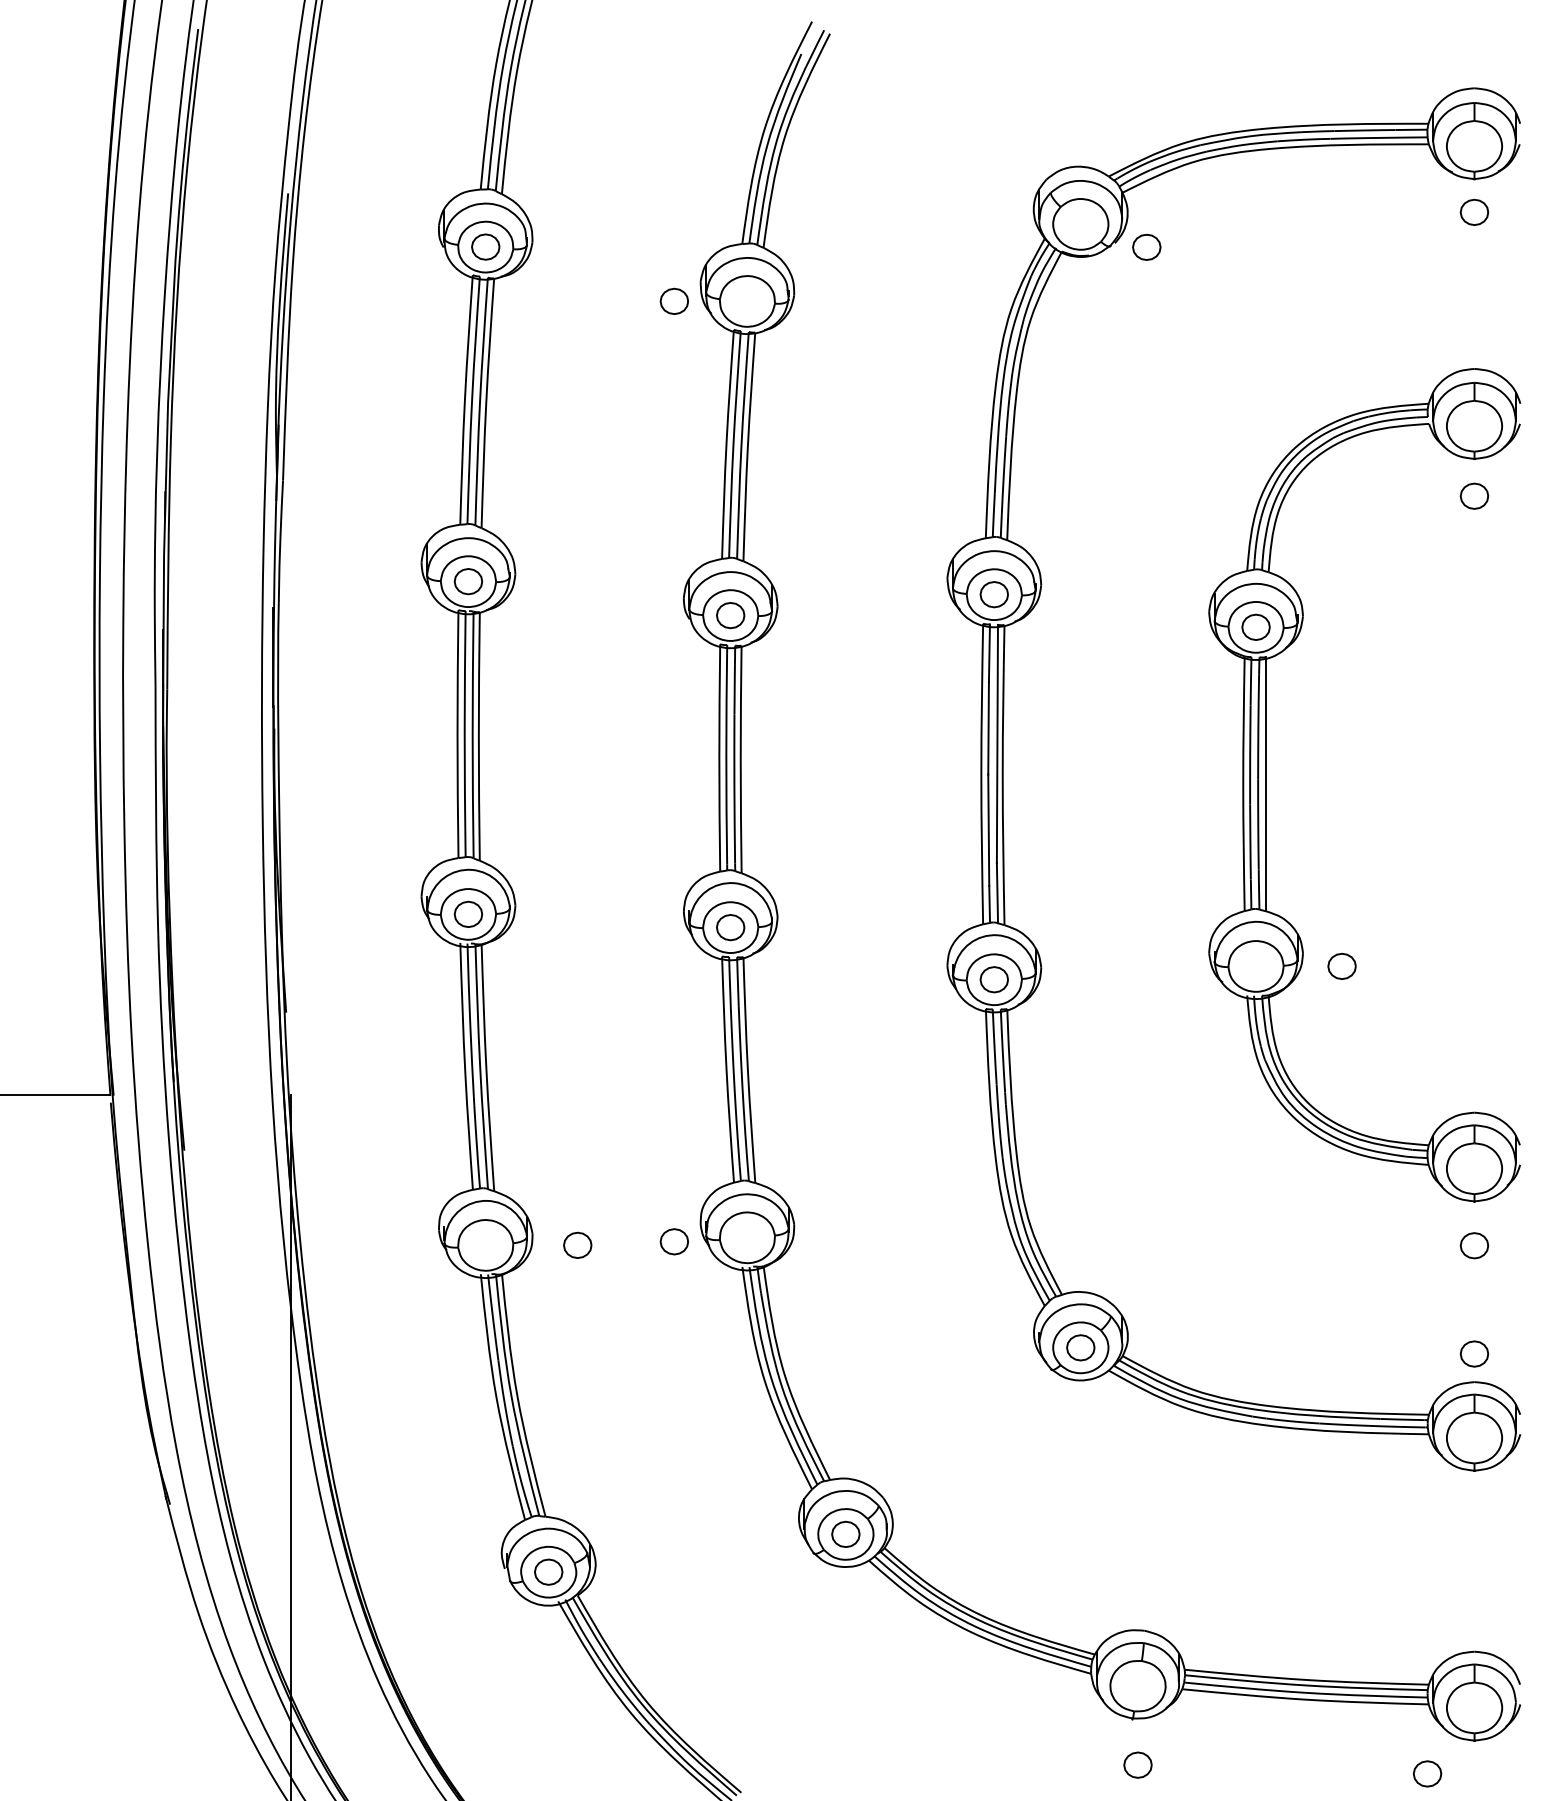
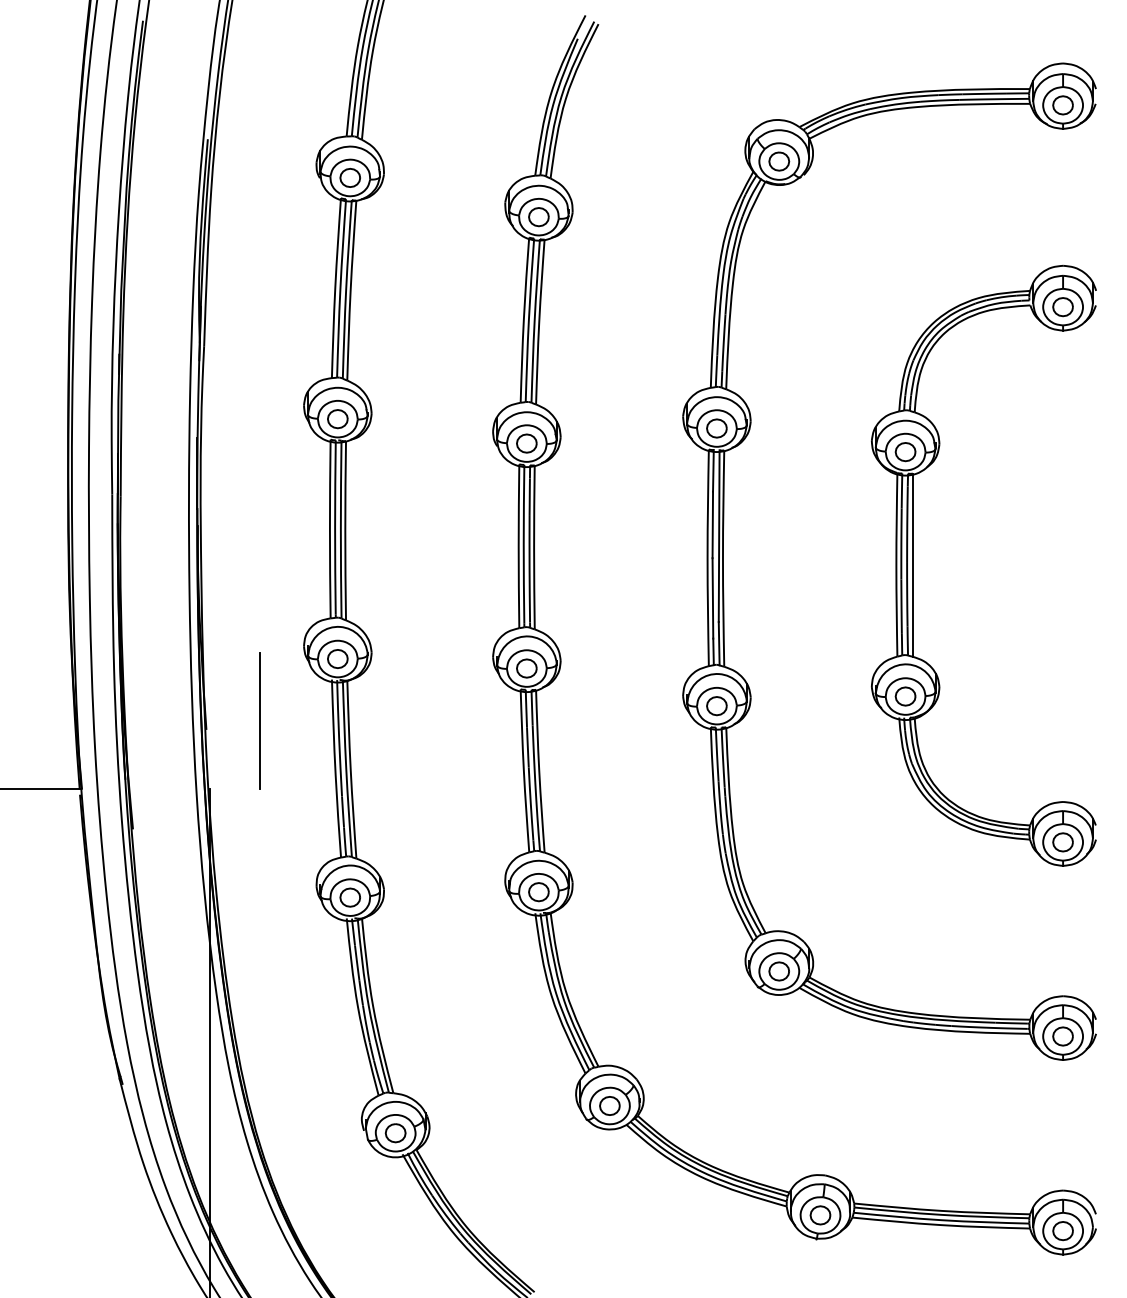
part: (1474, 211) -> (1063, 104), moved
part: (1146, 246) -> (779, 160), moved
part: (673, 300) -> (538, 216), moved
part: (1474, 495) -> (1063, 306), moved
part: (1341, 965) -> (905, 695), moved
line: (359, 1000) -> (259, 721), added
part: (673, 1241) -> (538, 891), moved
part: (577, 1244) -> (350, 896), moved
part: (1474, 1245) -> (1063, 842), moved
part: (1474, 1353) -> (1063, 1036), moved
part: (1137, 1764) -> (820, 1214), moved
part: (1427, 1773) -> (1063, 1230), moved

